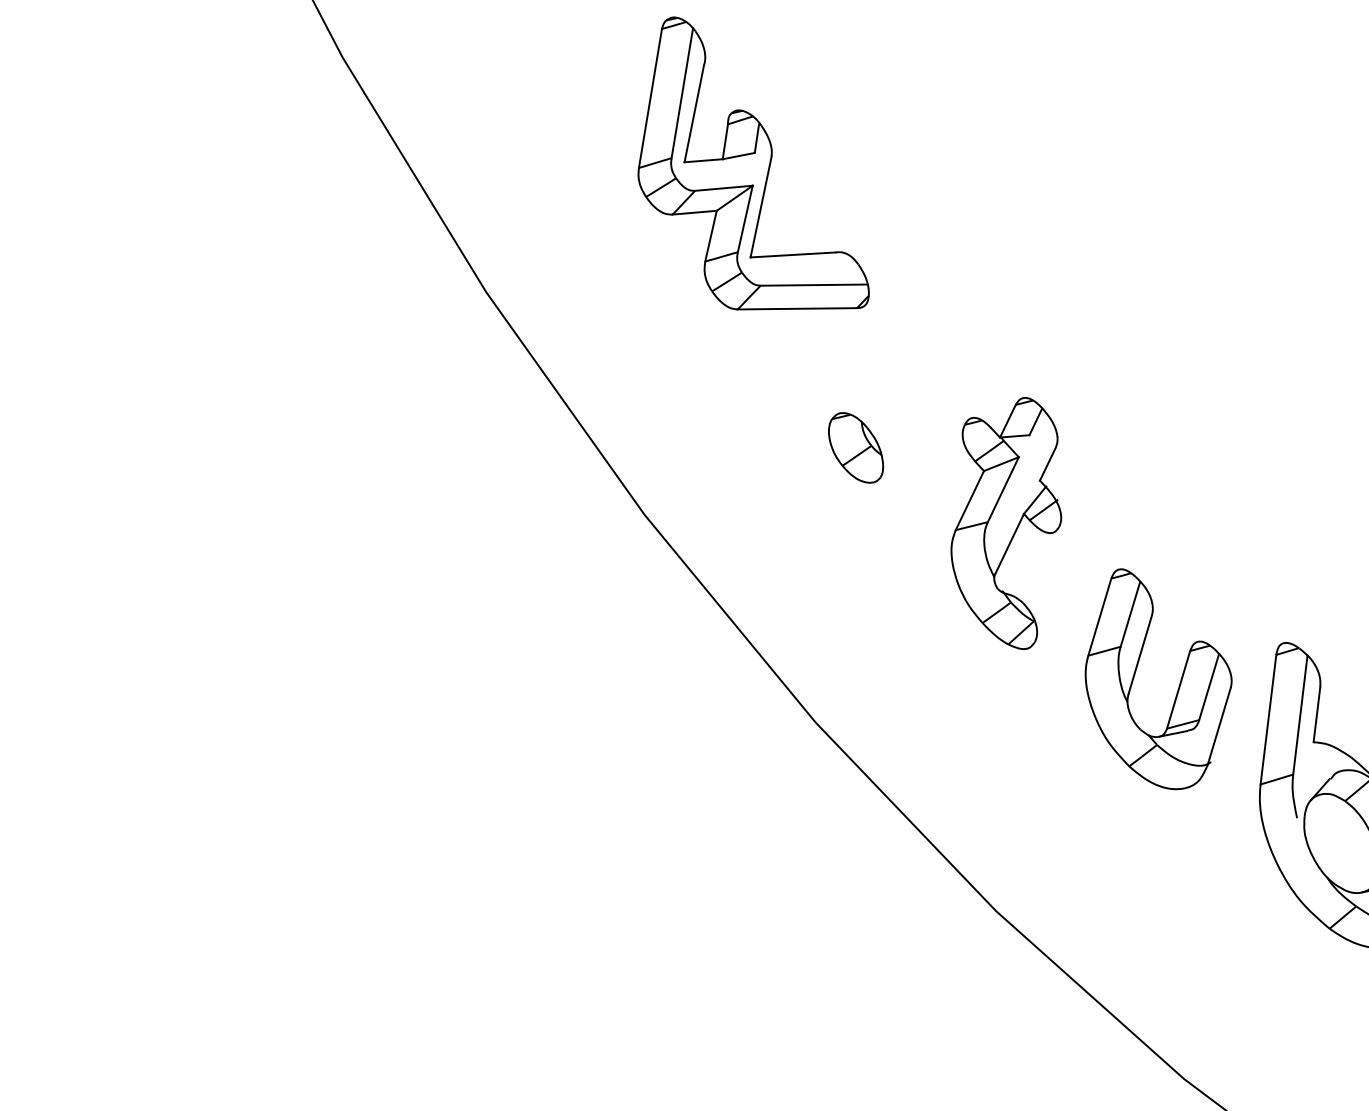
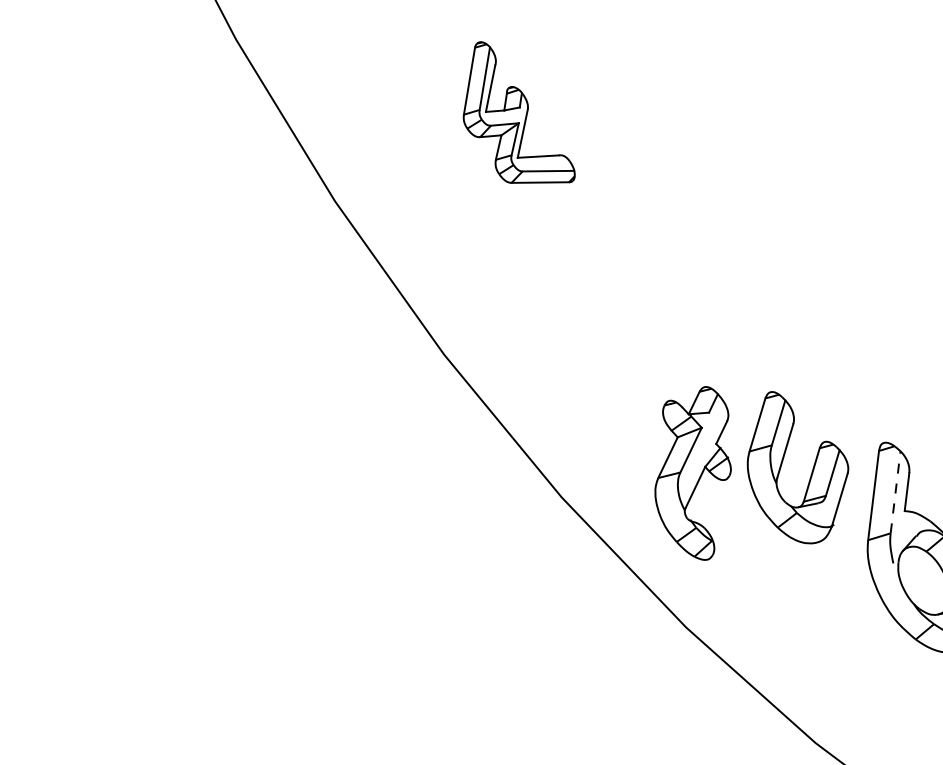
part: (754, 163) -> (519, 112), size x0.7
part: (855, 448) -> (589, 308), removed
part: (1005, 523) -> (692, 473), moved
line: (1300, 713) -> (895, 491), solid -> dashed

